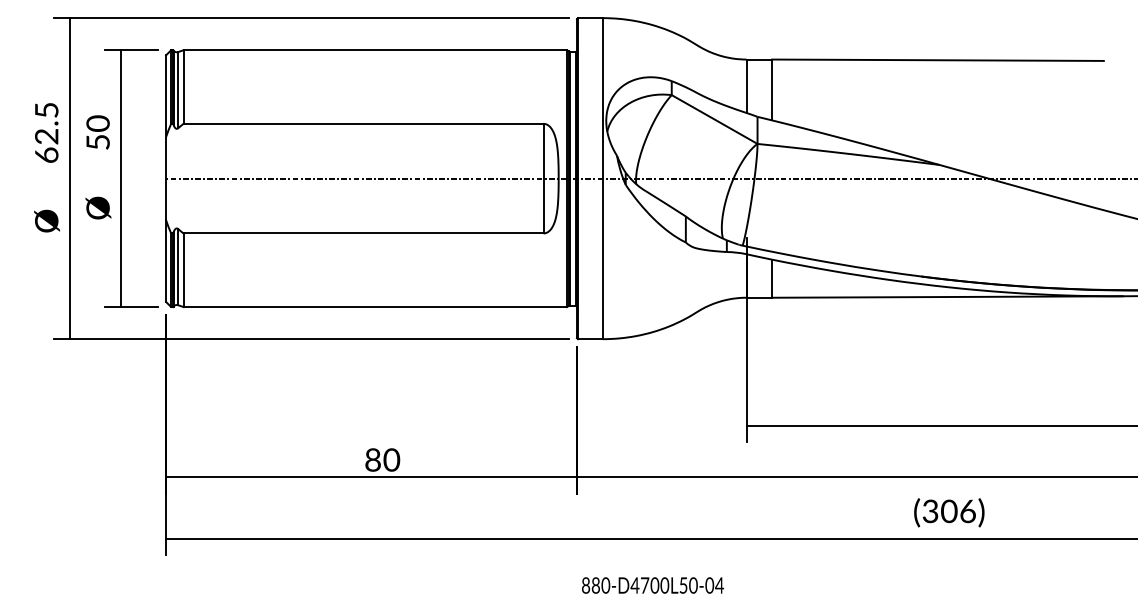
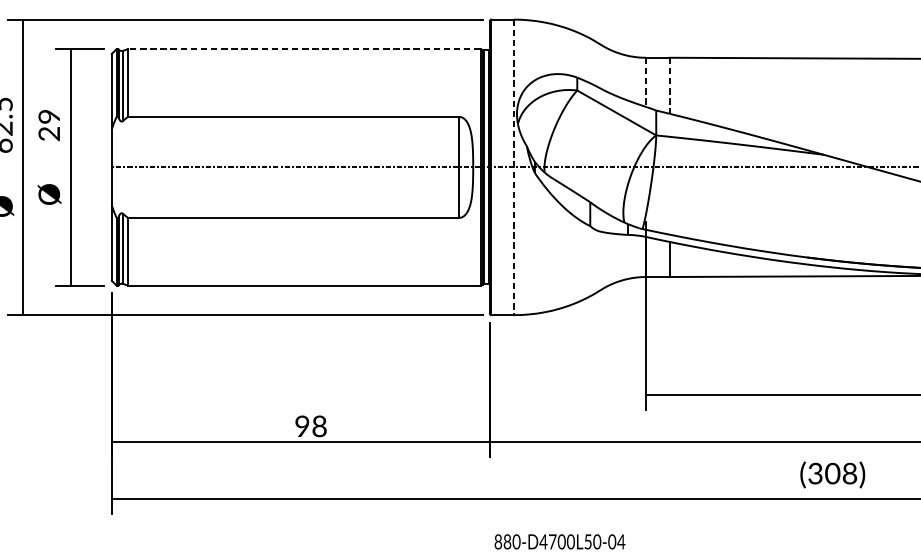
line: (375, 50) -> (304, 49), solid -> dashed
line: (746, 86) -> (646, 82), solid -> dashed
line: (772, 90) -> (670, 86), solid -> dashed
text: (97, 132) -> (48, 124), 50 -> 29
line: (602, 178) -> (513, 167), solid -> dashed
text: (382, 460) -> (311, 426), 80 -> 98
text: (967, 510) -> (849, 472), (306) -> (308)

